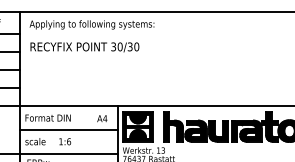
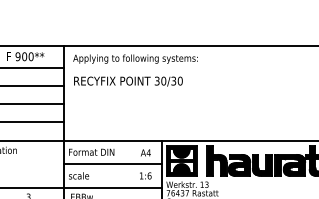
text: (64, 141) -> (145, 175), moved

